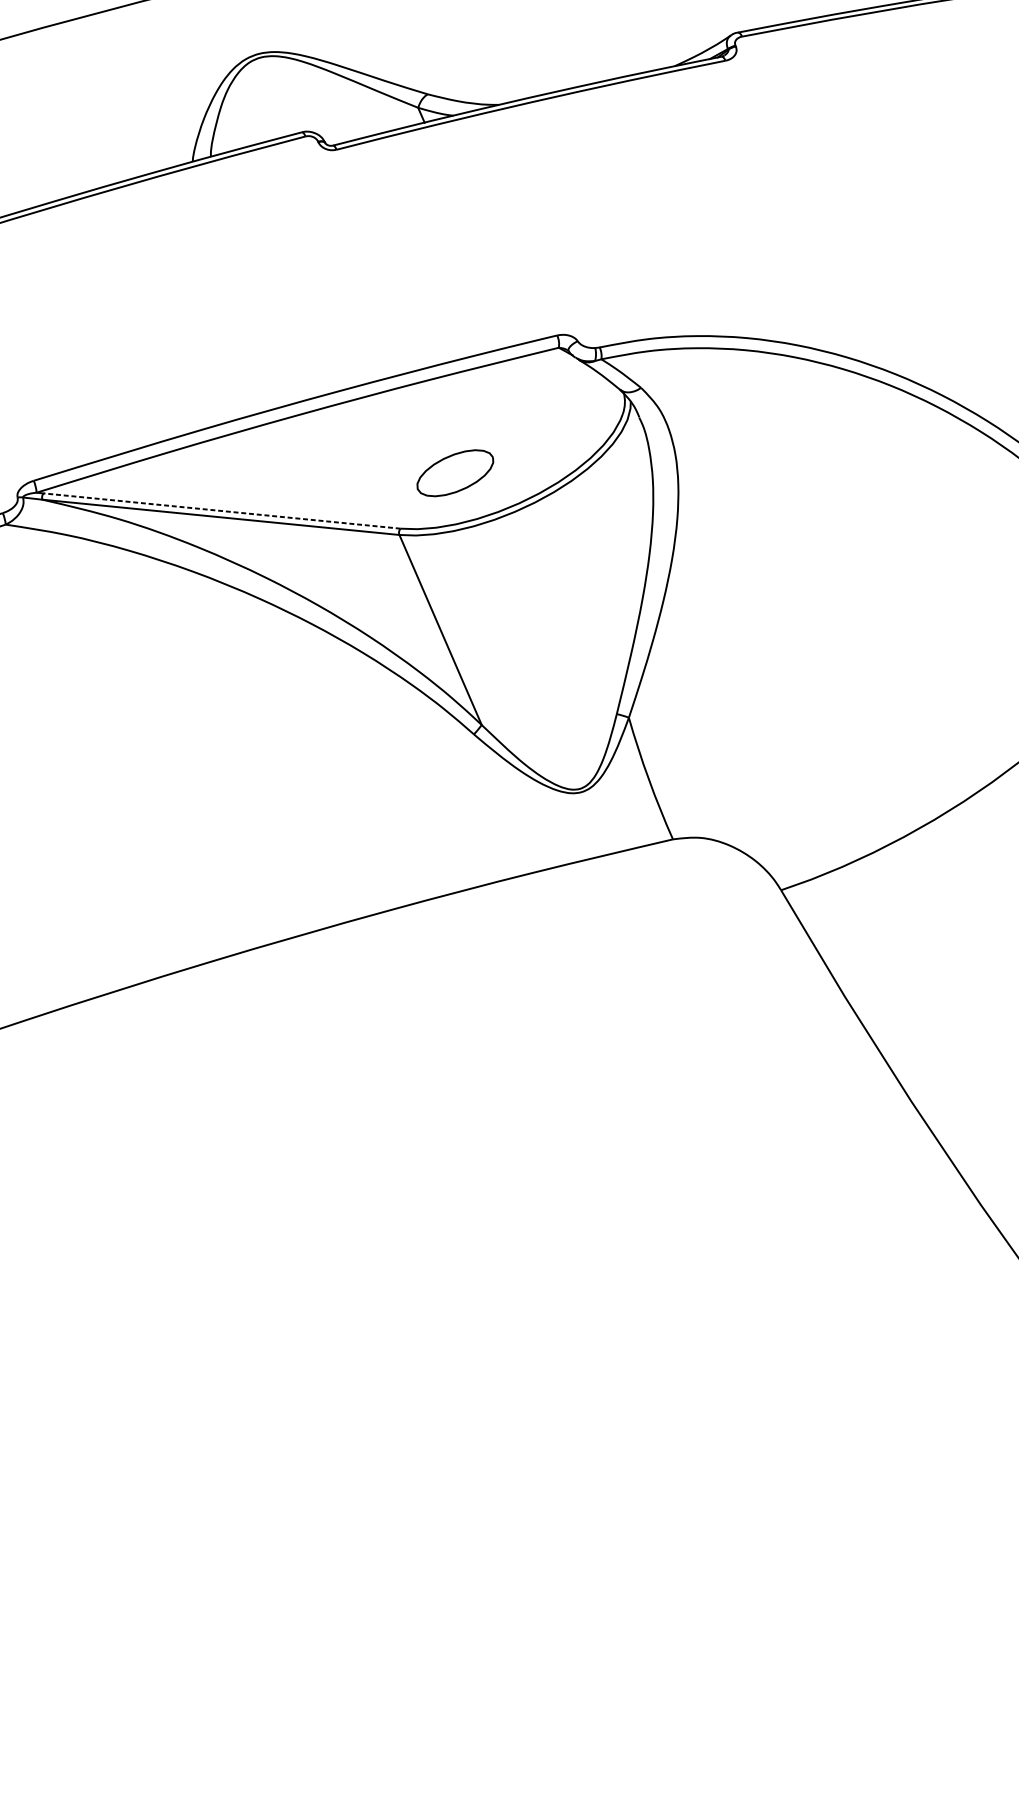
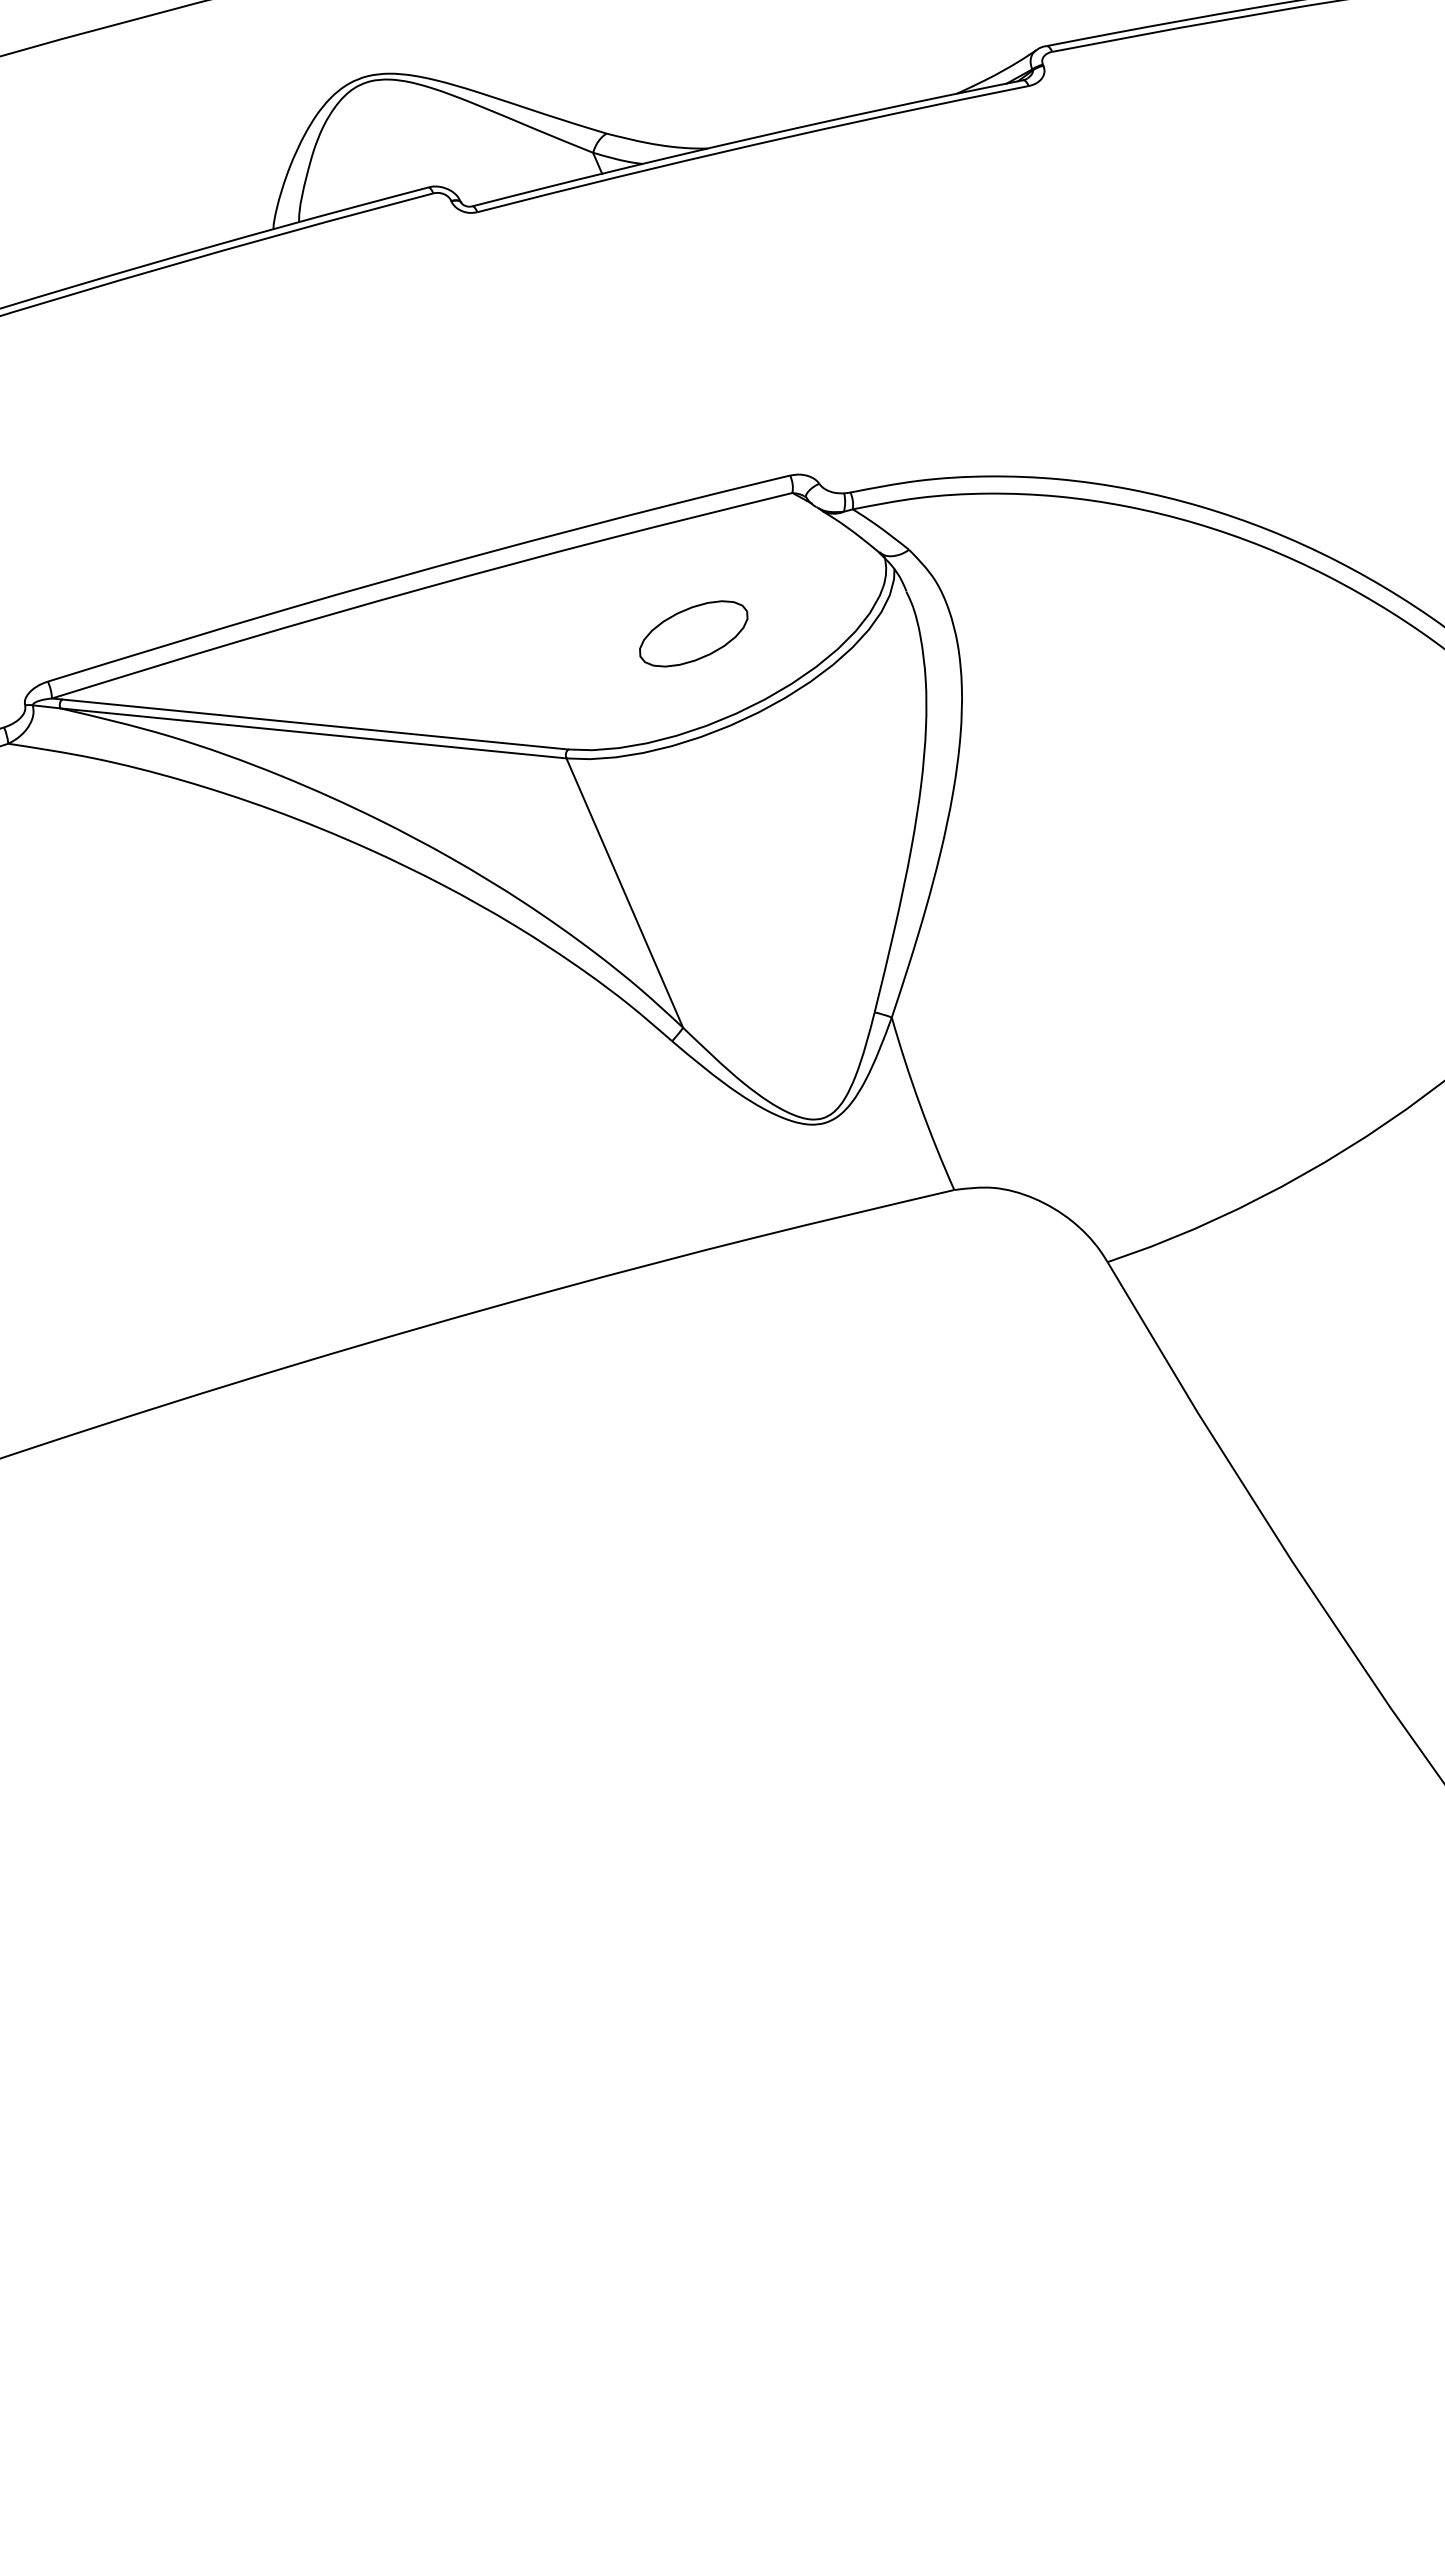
part: (455, 472) -> (693, 633), moved
line: (221, 511) -> (314, 724), dashed -> solid

